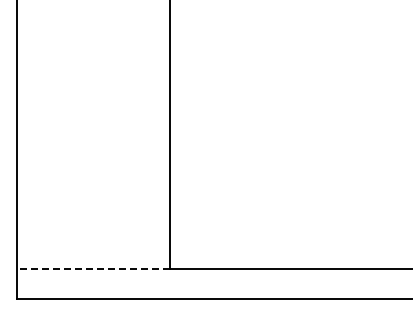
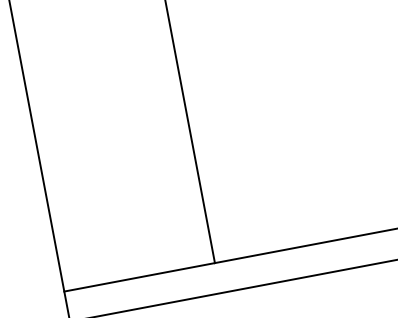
line: (93, 268) -> (139, 277), dashed -> solid

